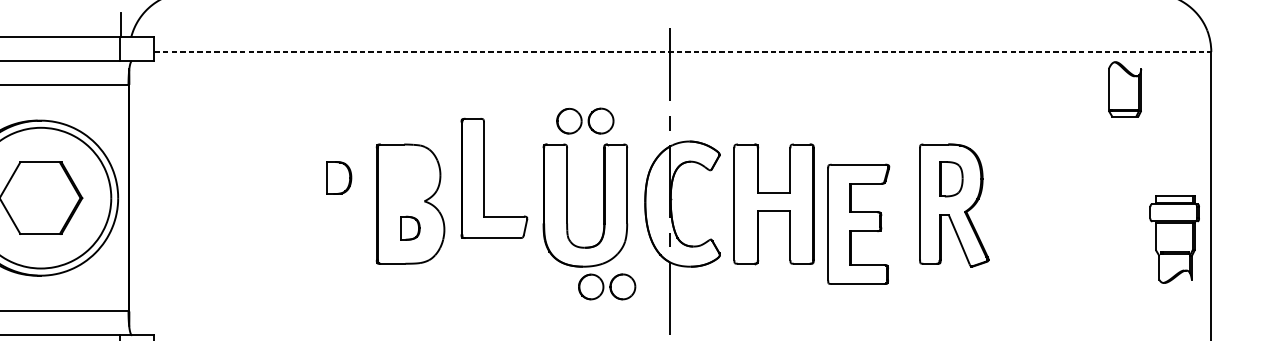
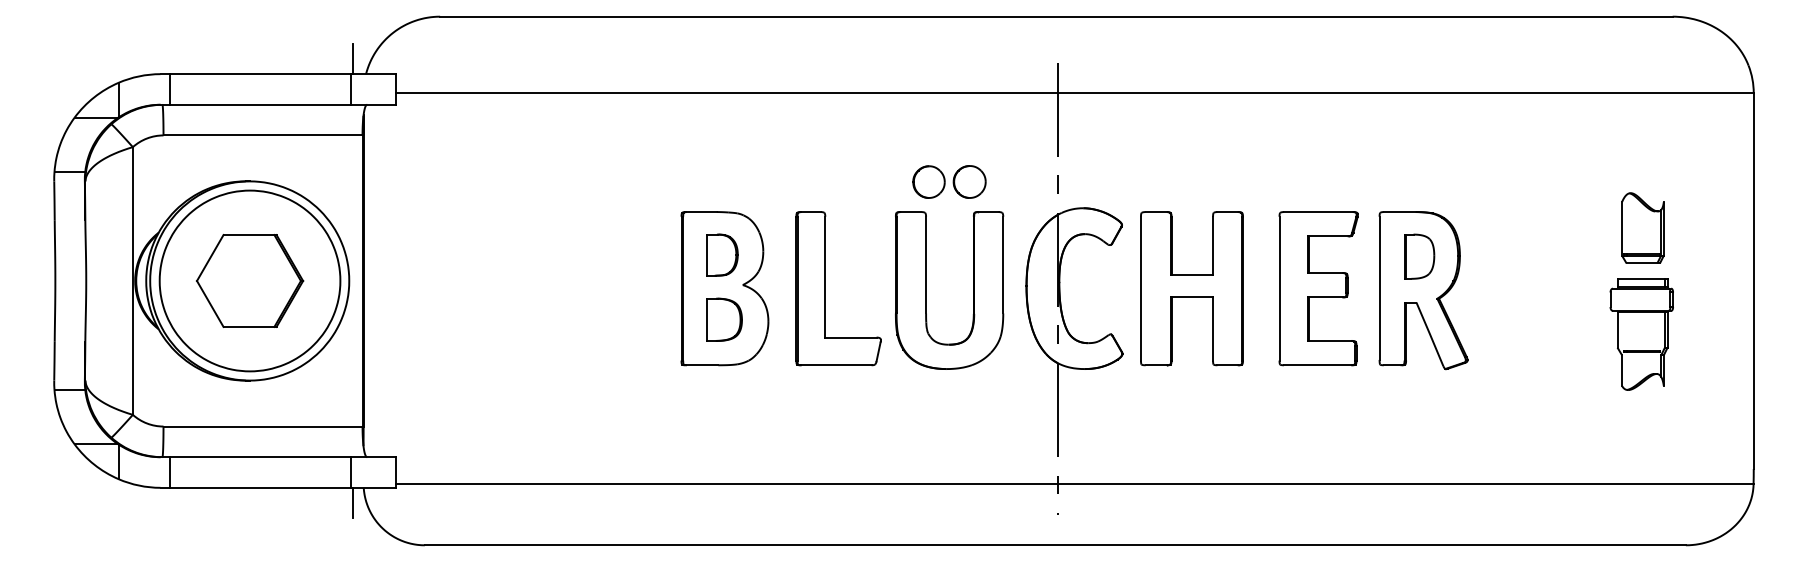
line: (682, 52) -> (1074, 93), dashed -> solid
part: (1124, 88) -> (1642, 227), moved
part: (339, 177) -> (722, 254), moved
part: (484, 178) -> (825, 288), moved
part: (858, 224) -> (1318, 288), moved
part: (410, 228) -> (724, 319), size x1.43
part: (1174, 239) -> (1641, 334), moved
part: (607, 286) -> (977, 394), removed

